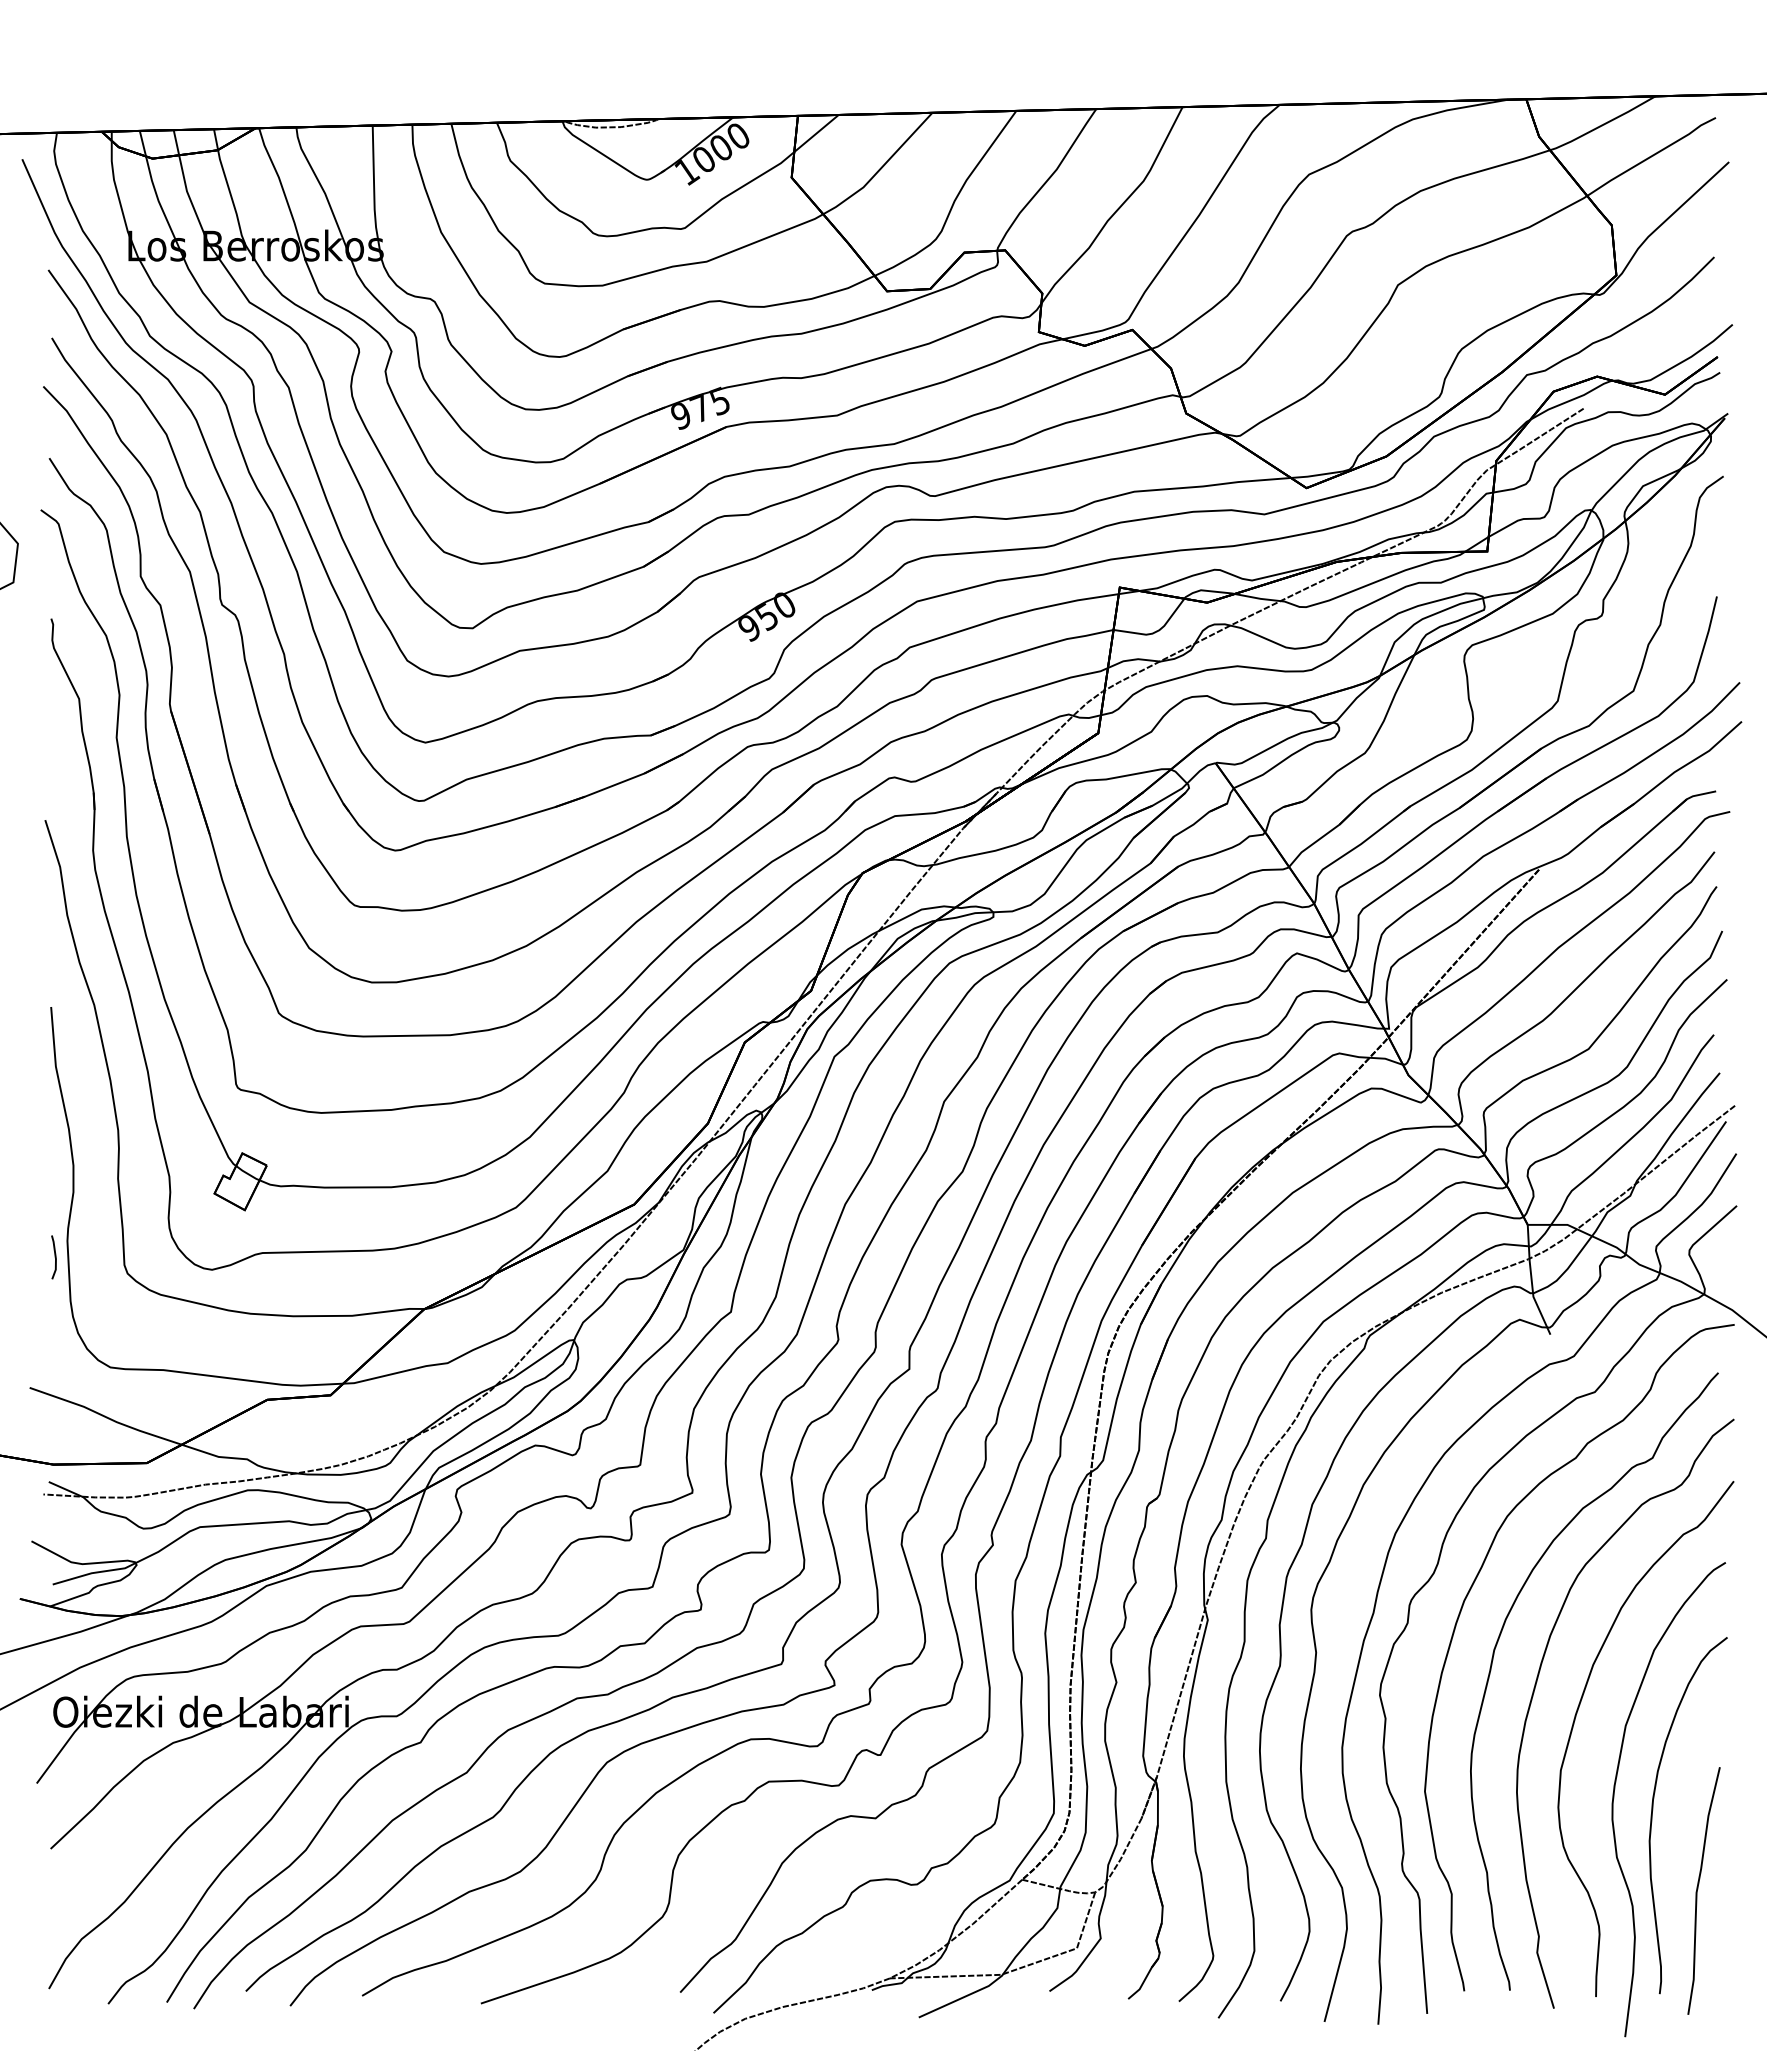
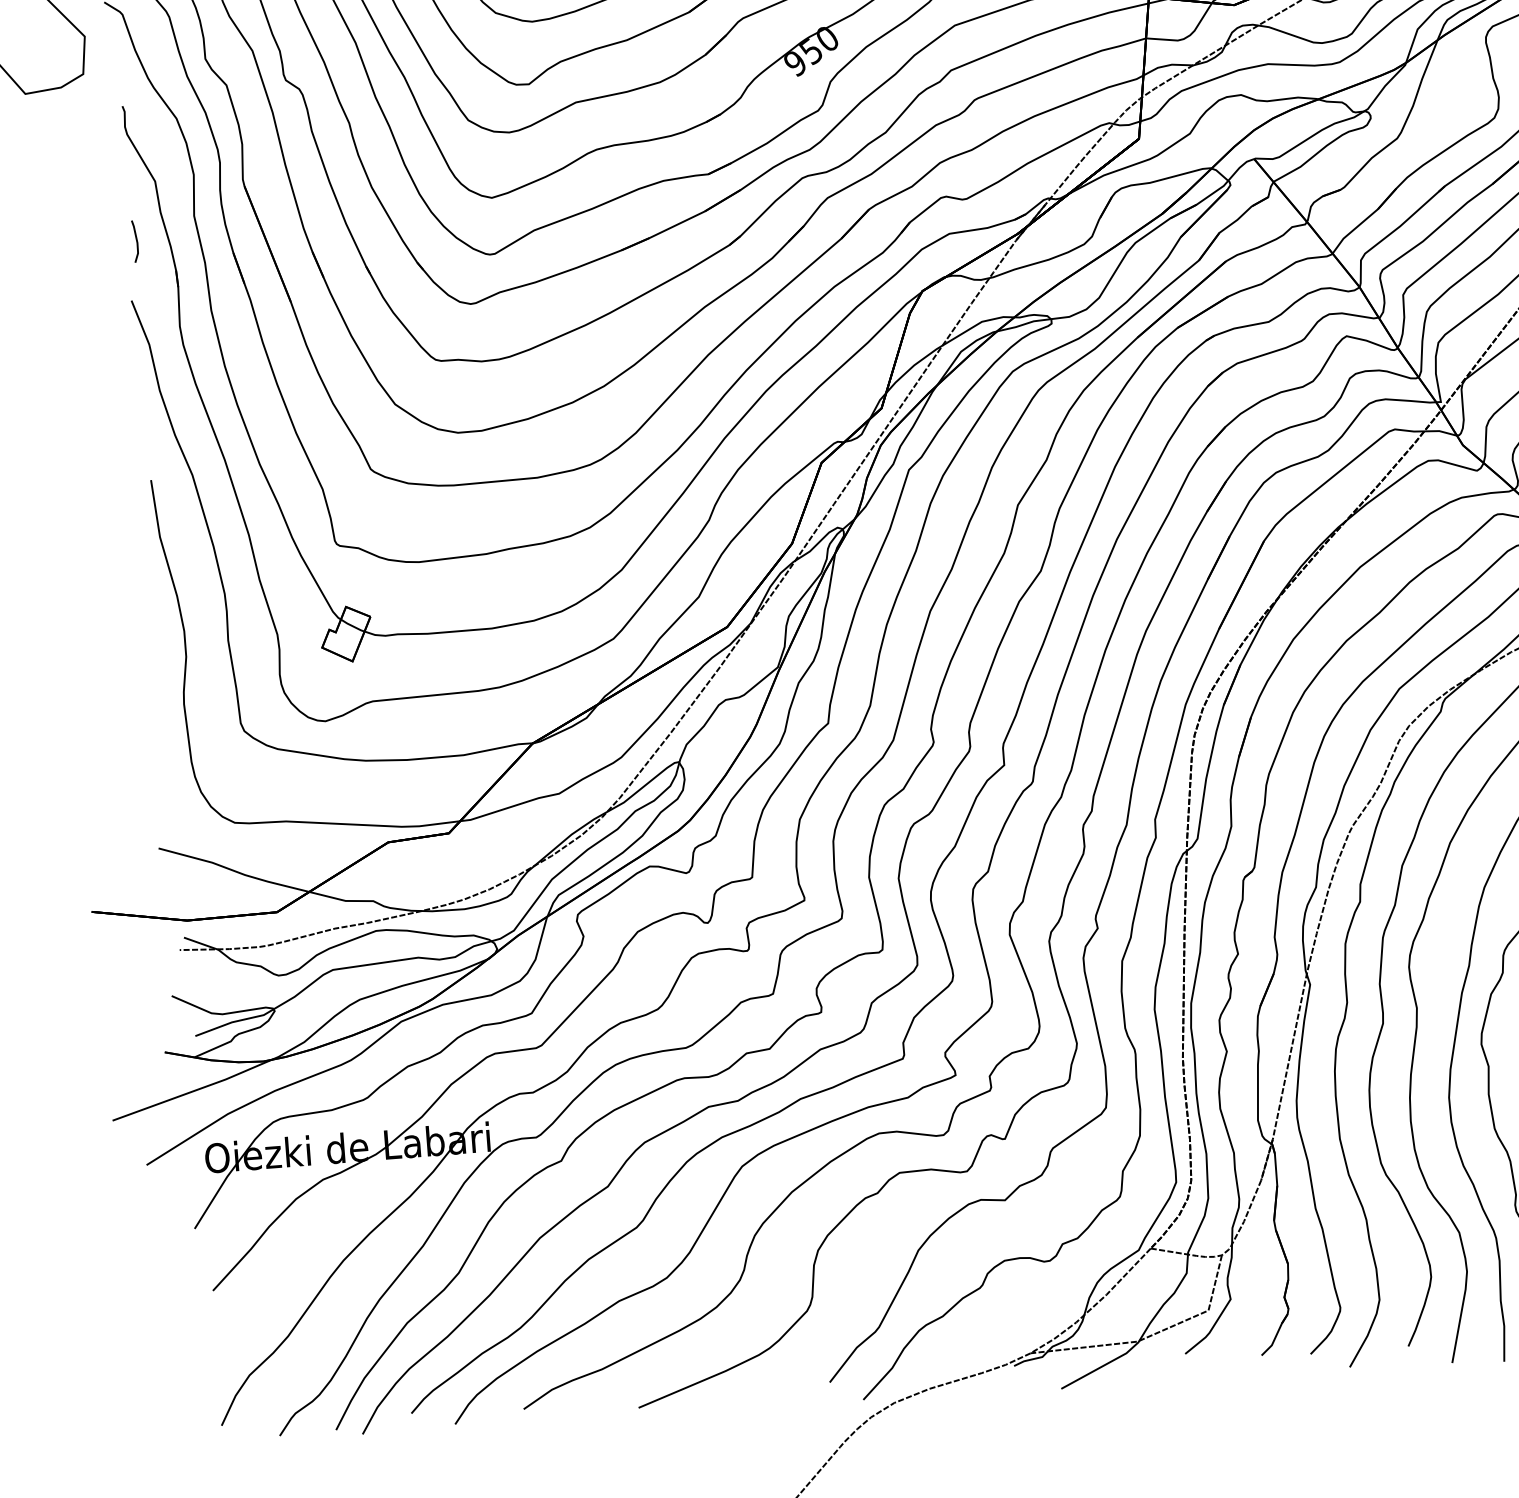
line: (54, 1257) -> (135, 241), moved

